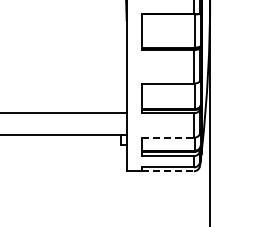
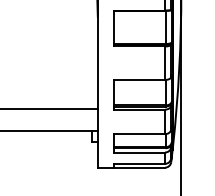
line: (168, 137) -> (139, 133), dashed -> solid
line: (168, 171) -> (139, 167), dashed -> solid

